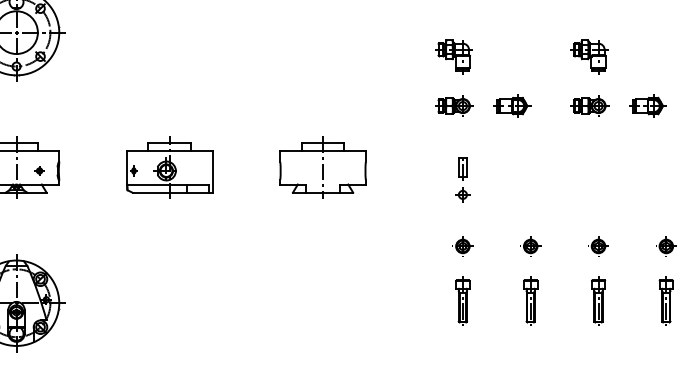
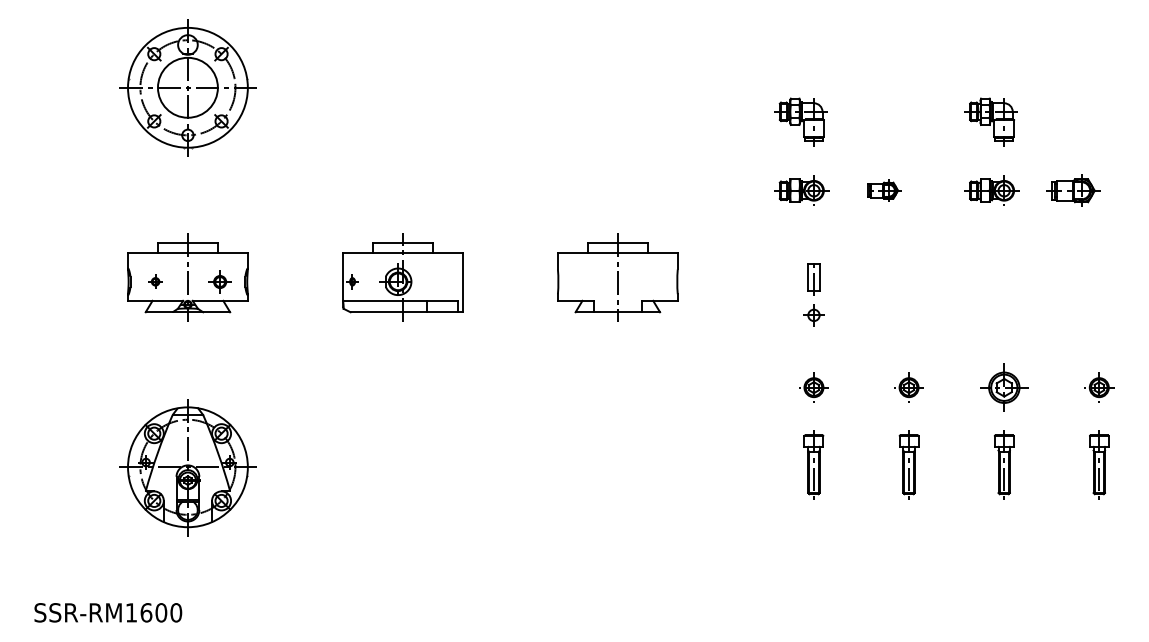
part: (511, 105) -> (882, 190), size x0.7
part: (39, 170) -> (220, 281), size x1.6
part: (598, 246) -> (1003, 387), size x1.6

